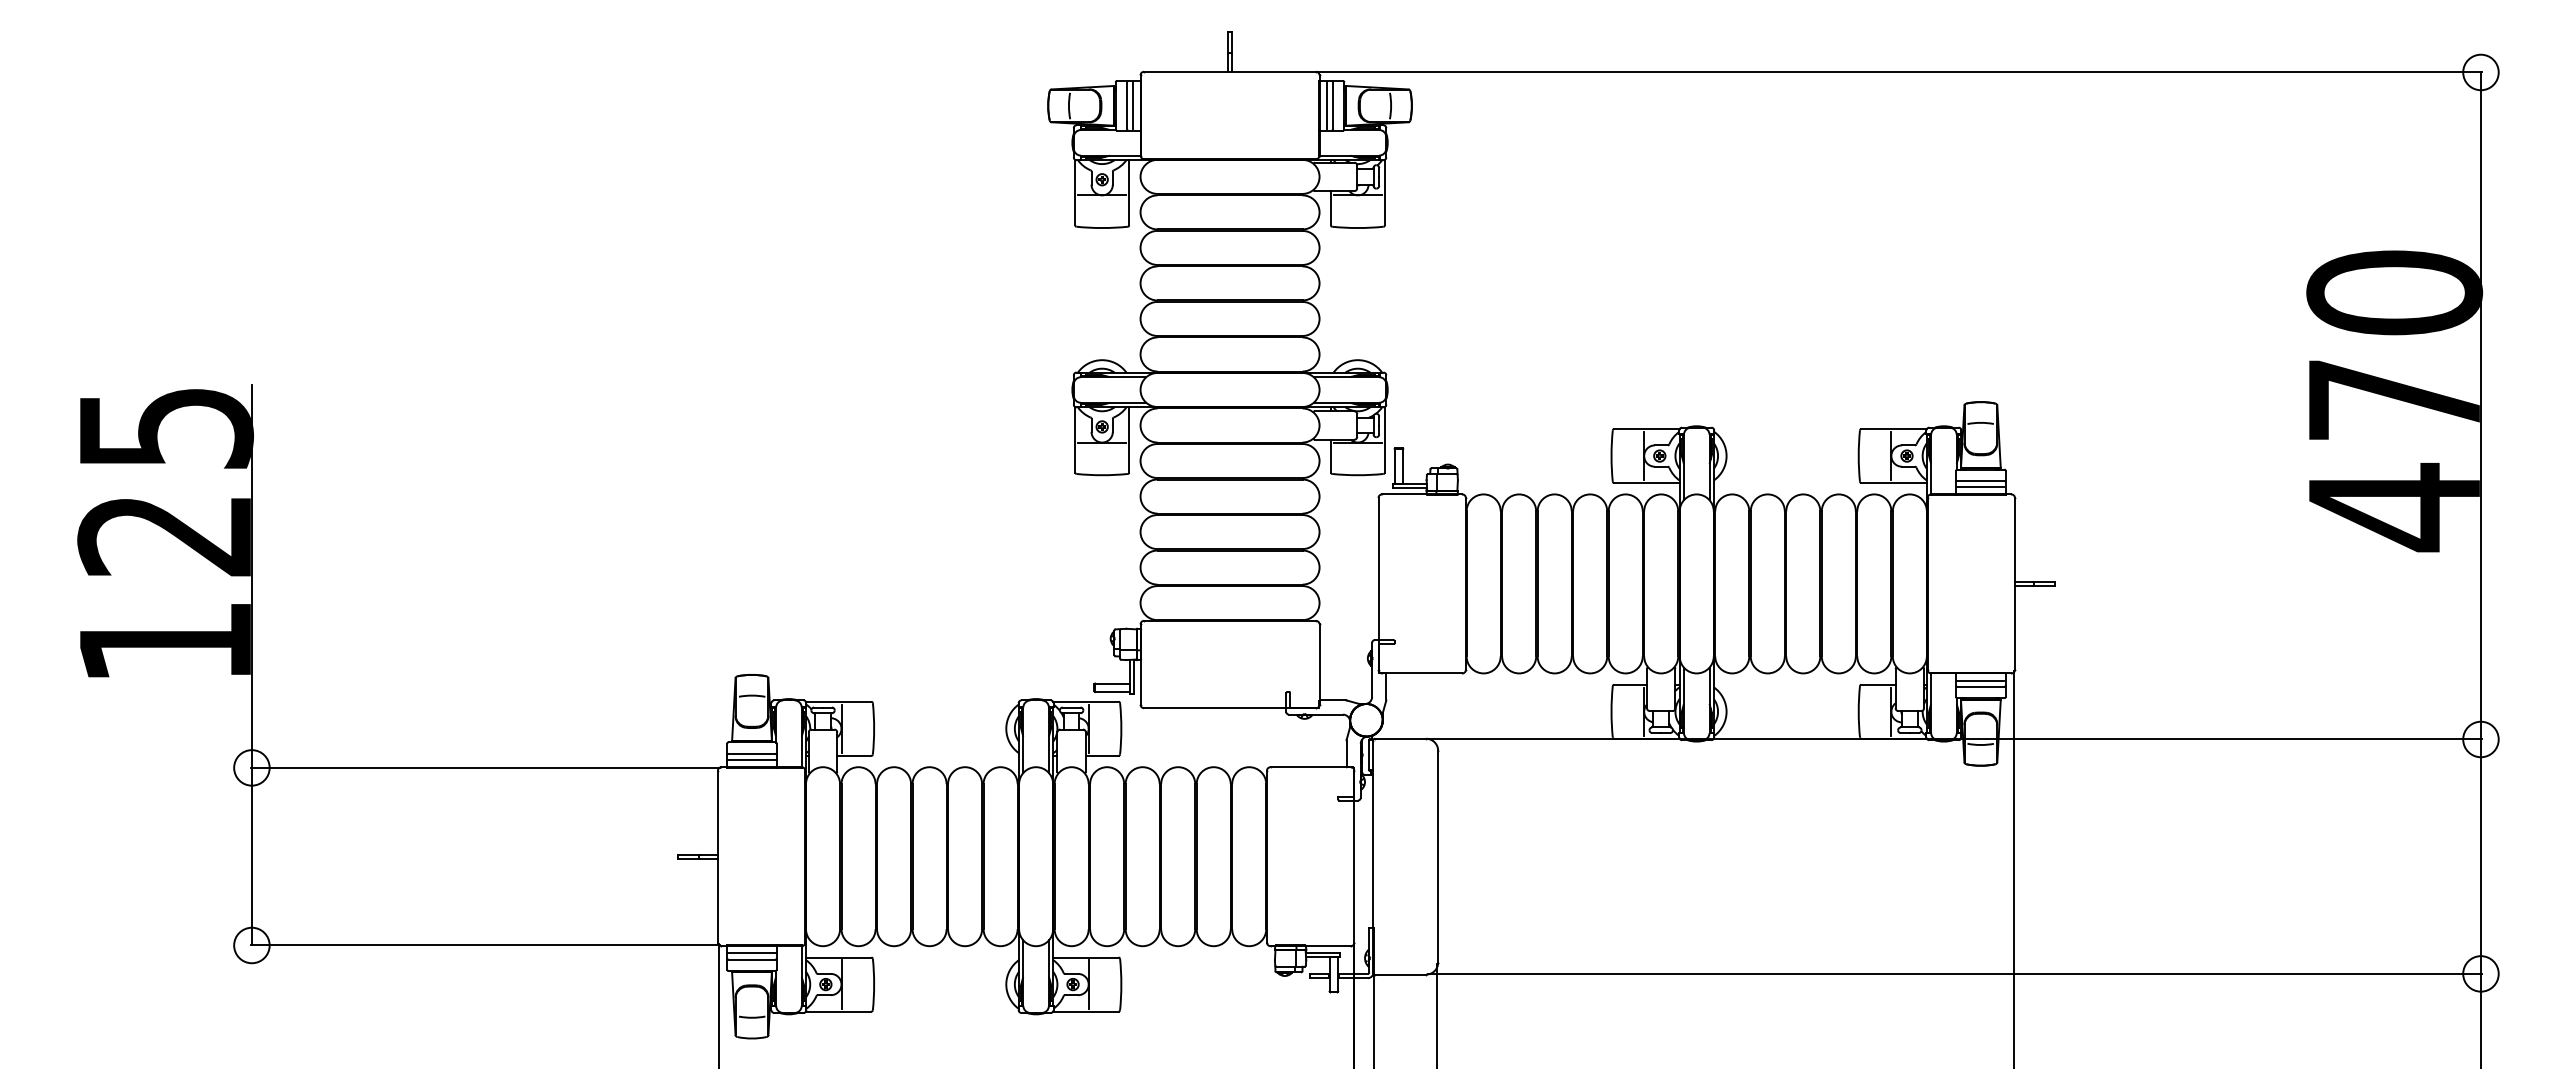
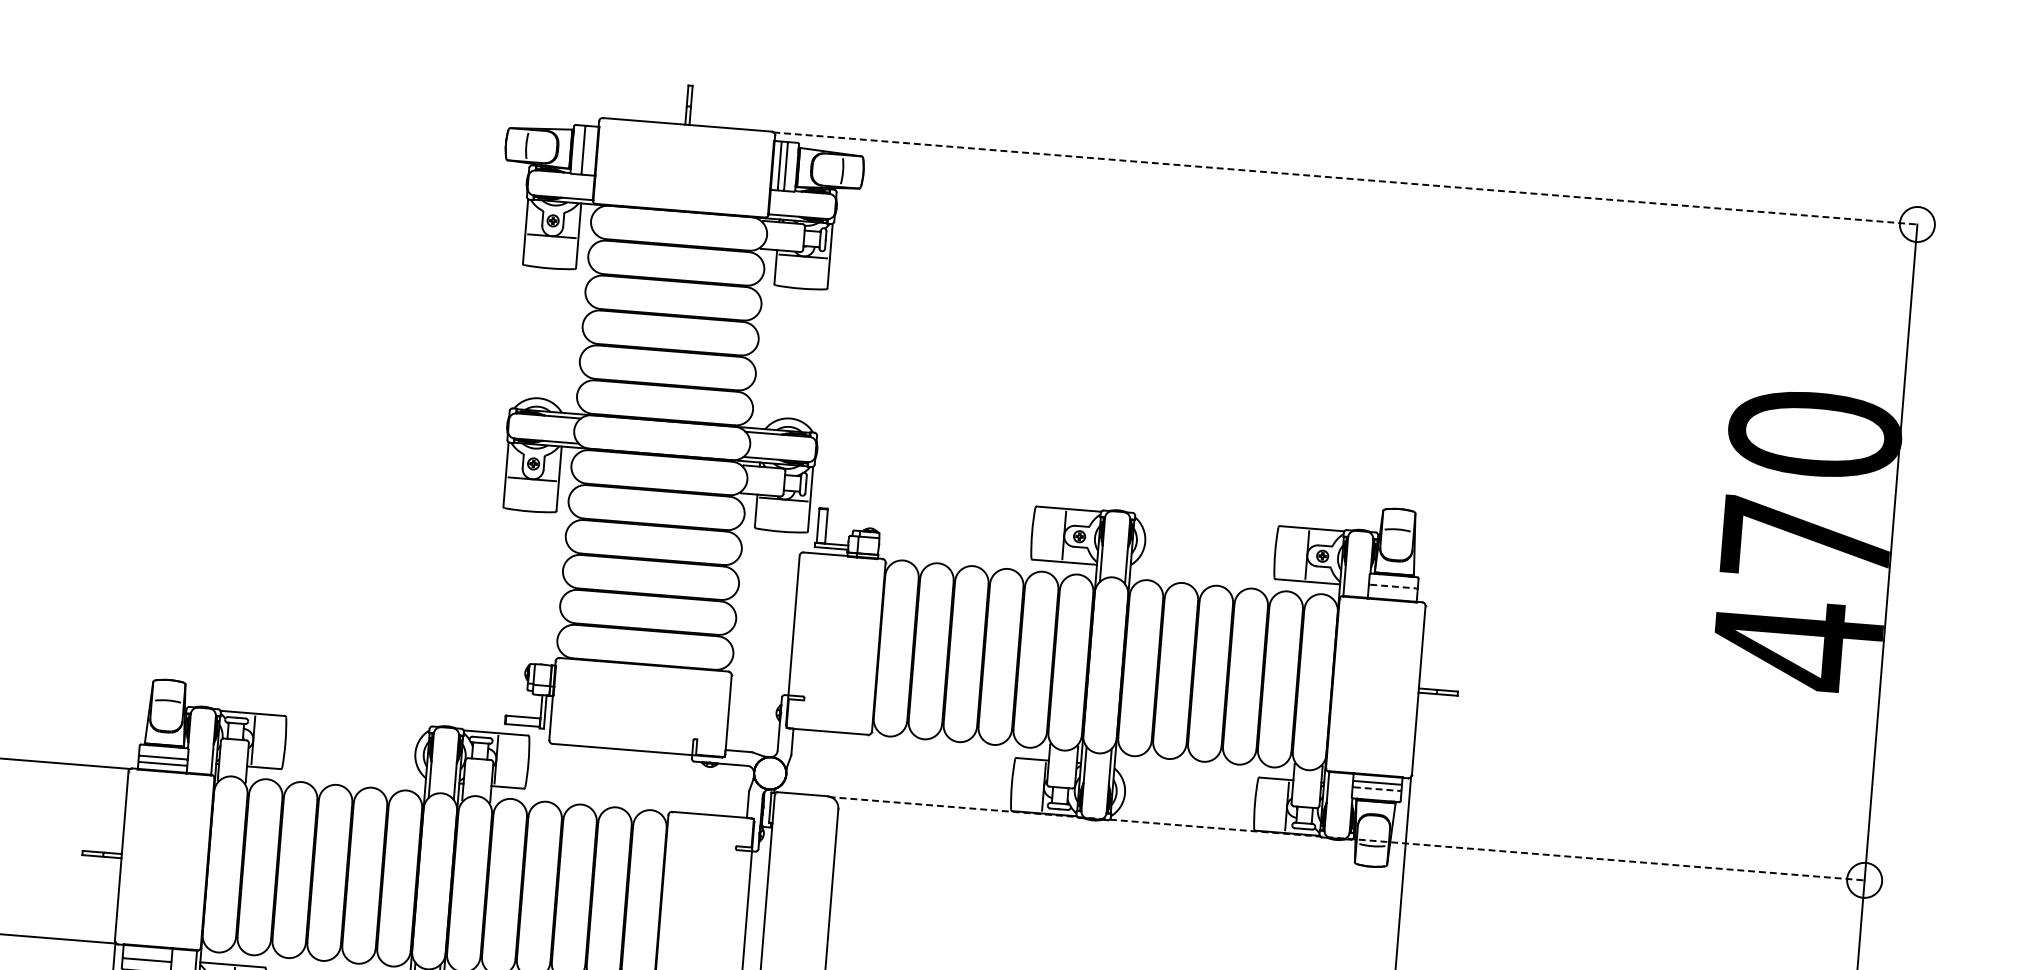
line: (1900, 72) -> (1346, 178), solid -> dashed
line: (1133, 105) -> (589, 150), removed
line: (1981, 480) -> (1393, 586), solid -> dashed
line: (1980, 487) -> (1392, 593), removed
line: (1981, 686) -> (1377, 788), solid -> dashed
line: (1955, 739) -> (1347, 838), solid -> dashed
line: (751, 953) -> (147, 954), removed

